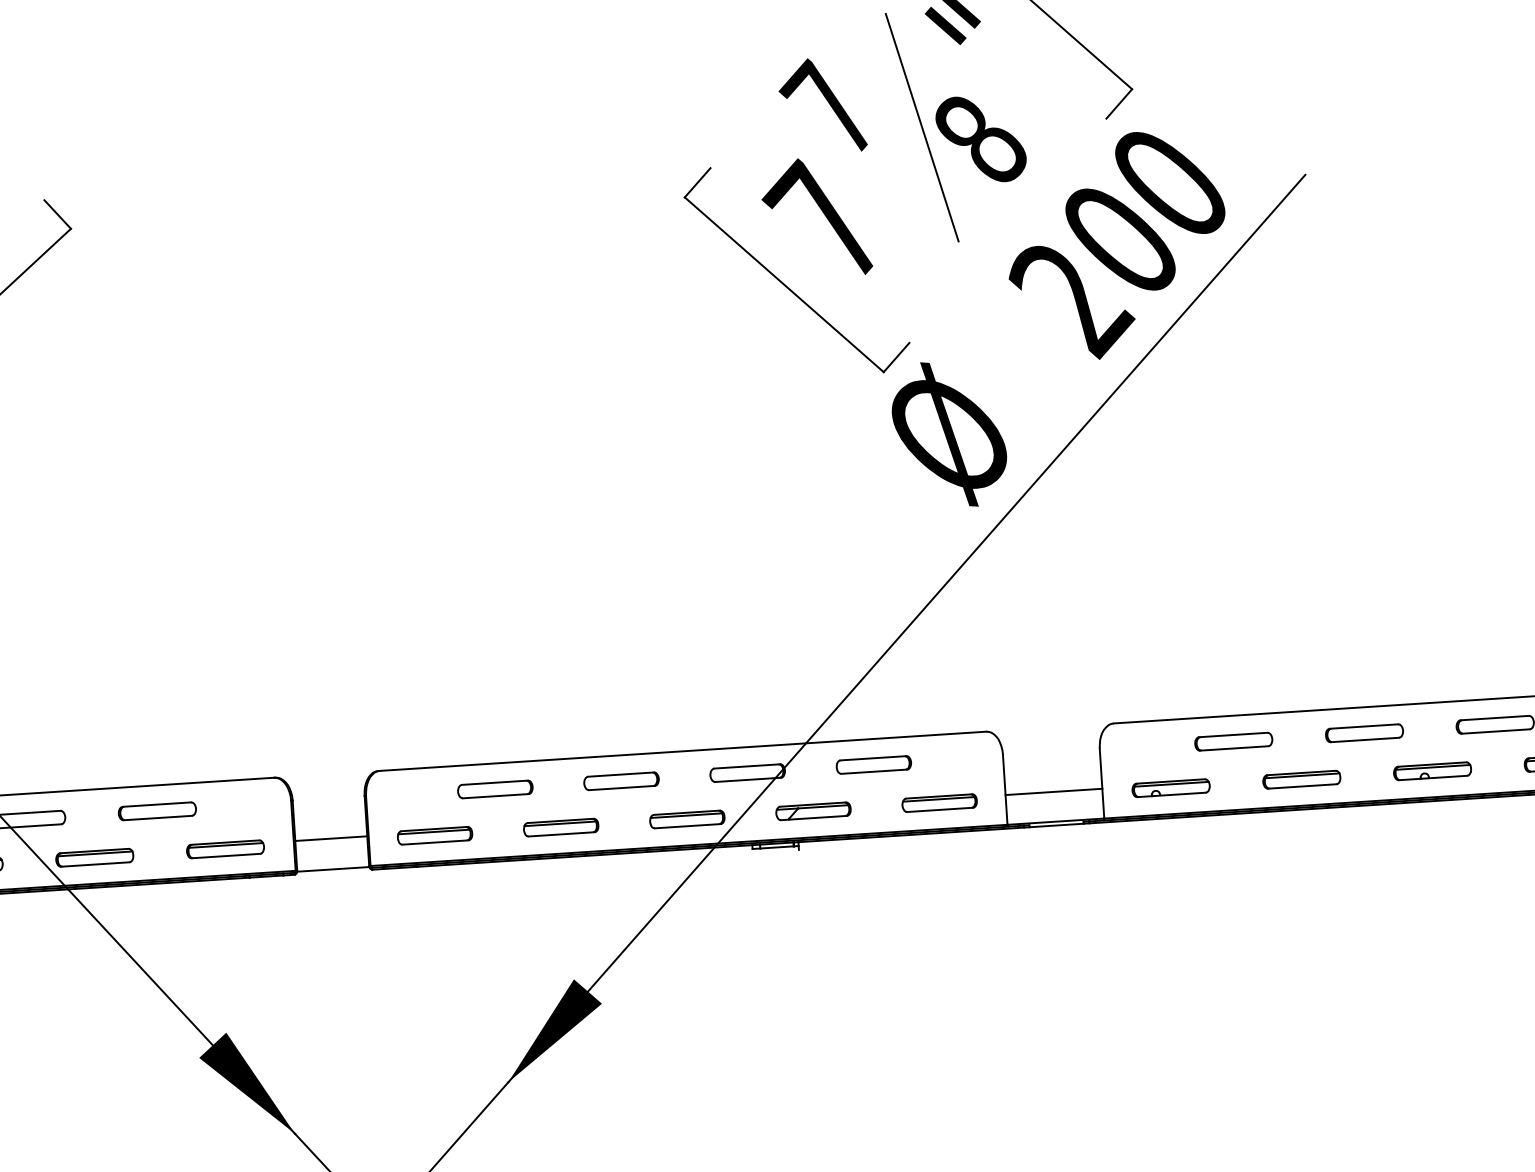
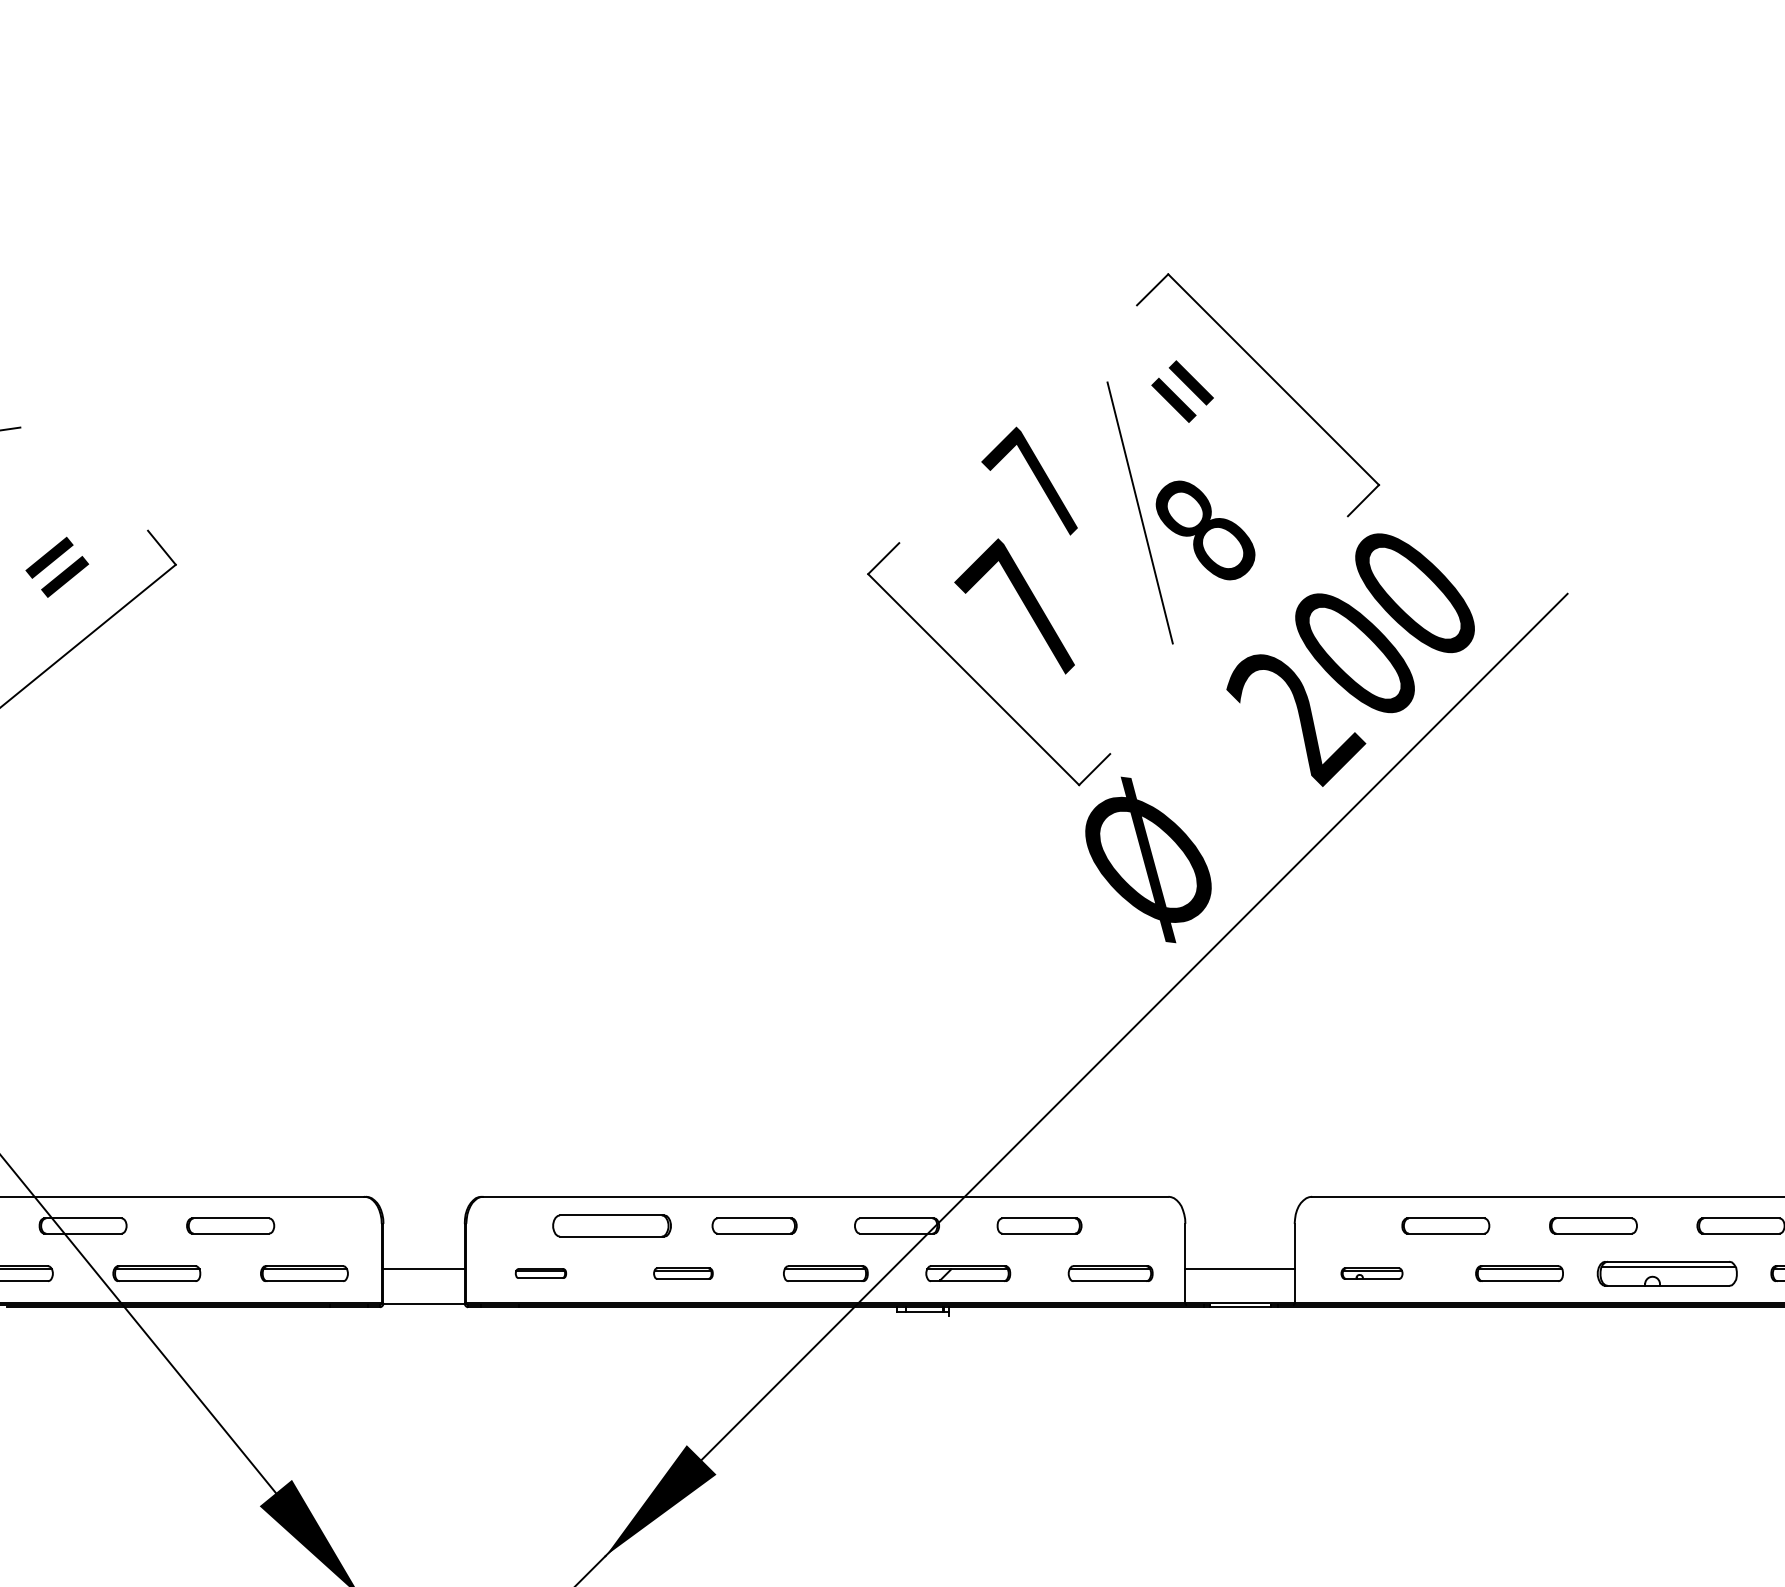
part: (1431, 771) -> (1666, 1273), size x1.6
part: (1170, 788) -> (1371, 1273), size x0.7
part: (495, 789) -> (612, 1225), size x1.4
part: (561, 827) -> (683, 1273), size x0.7
part: (434, 835) -> (540, 1273), size x0.6

